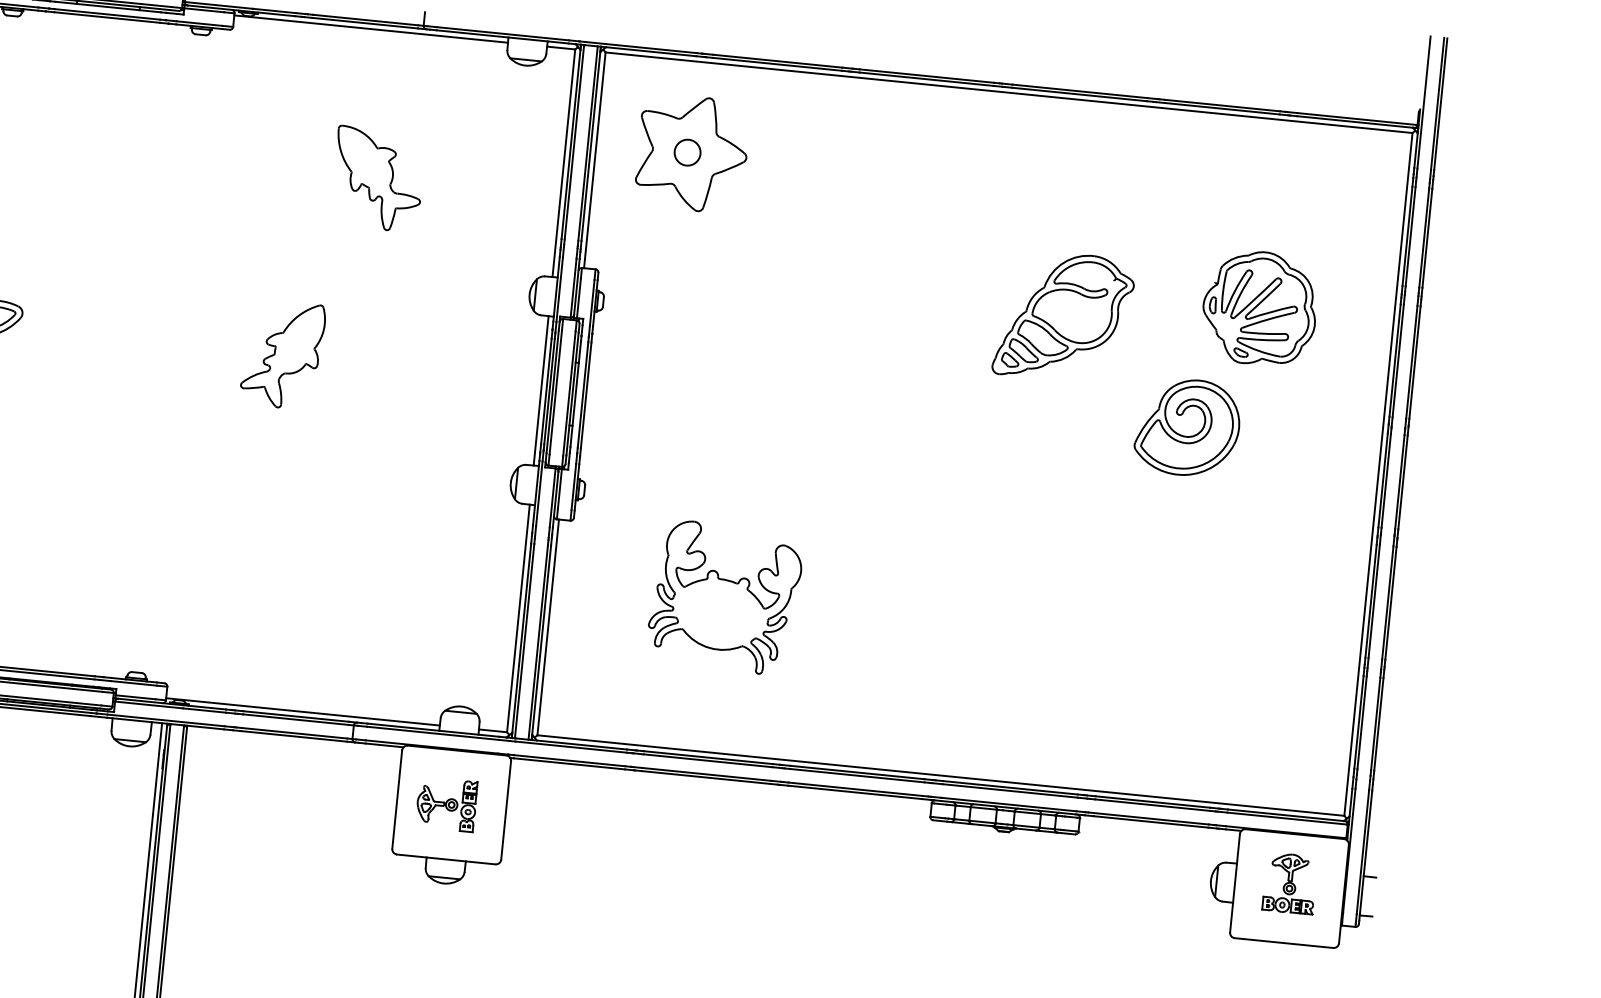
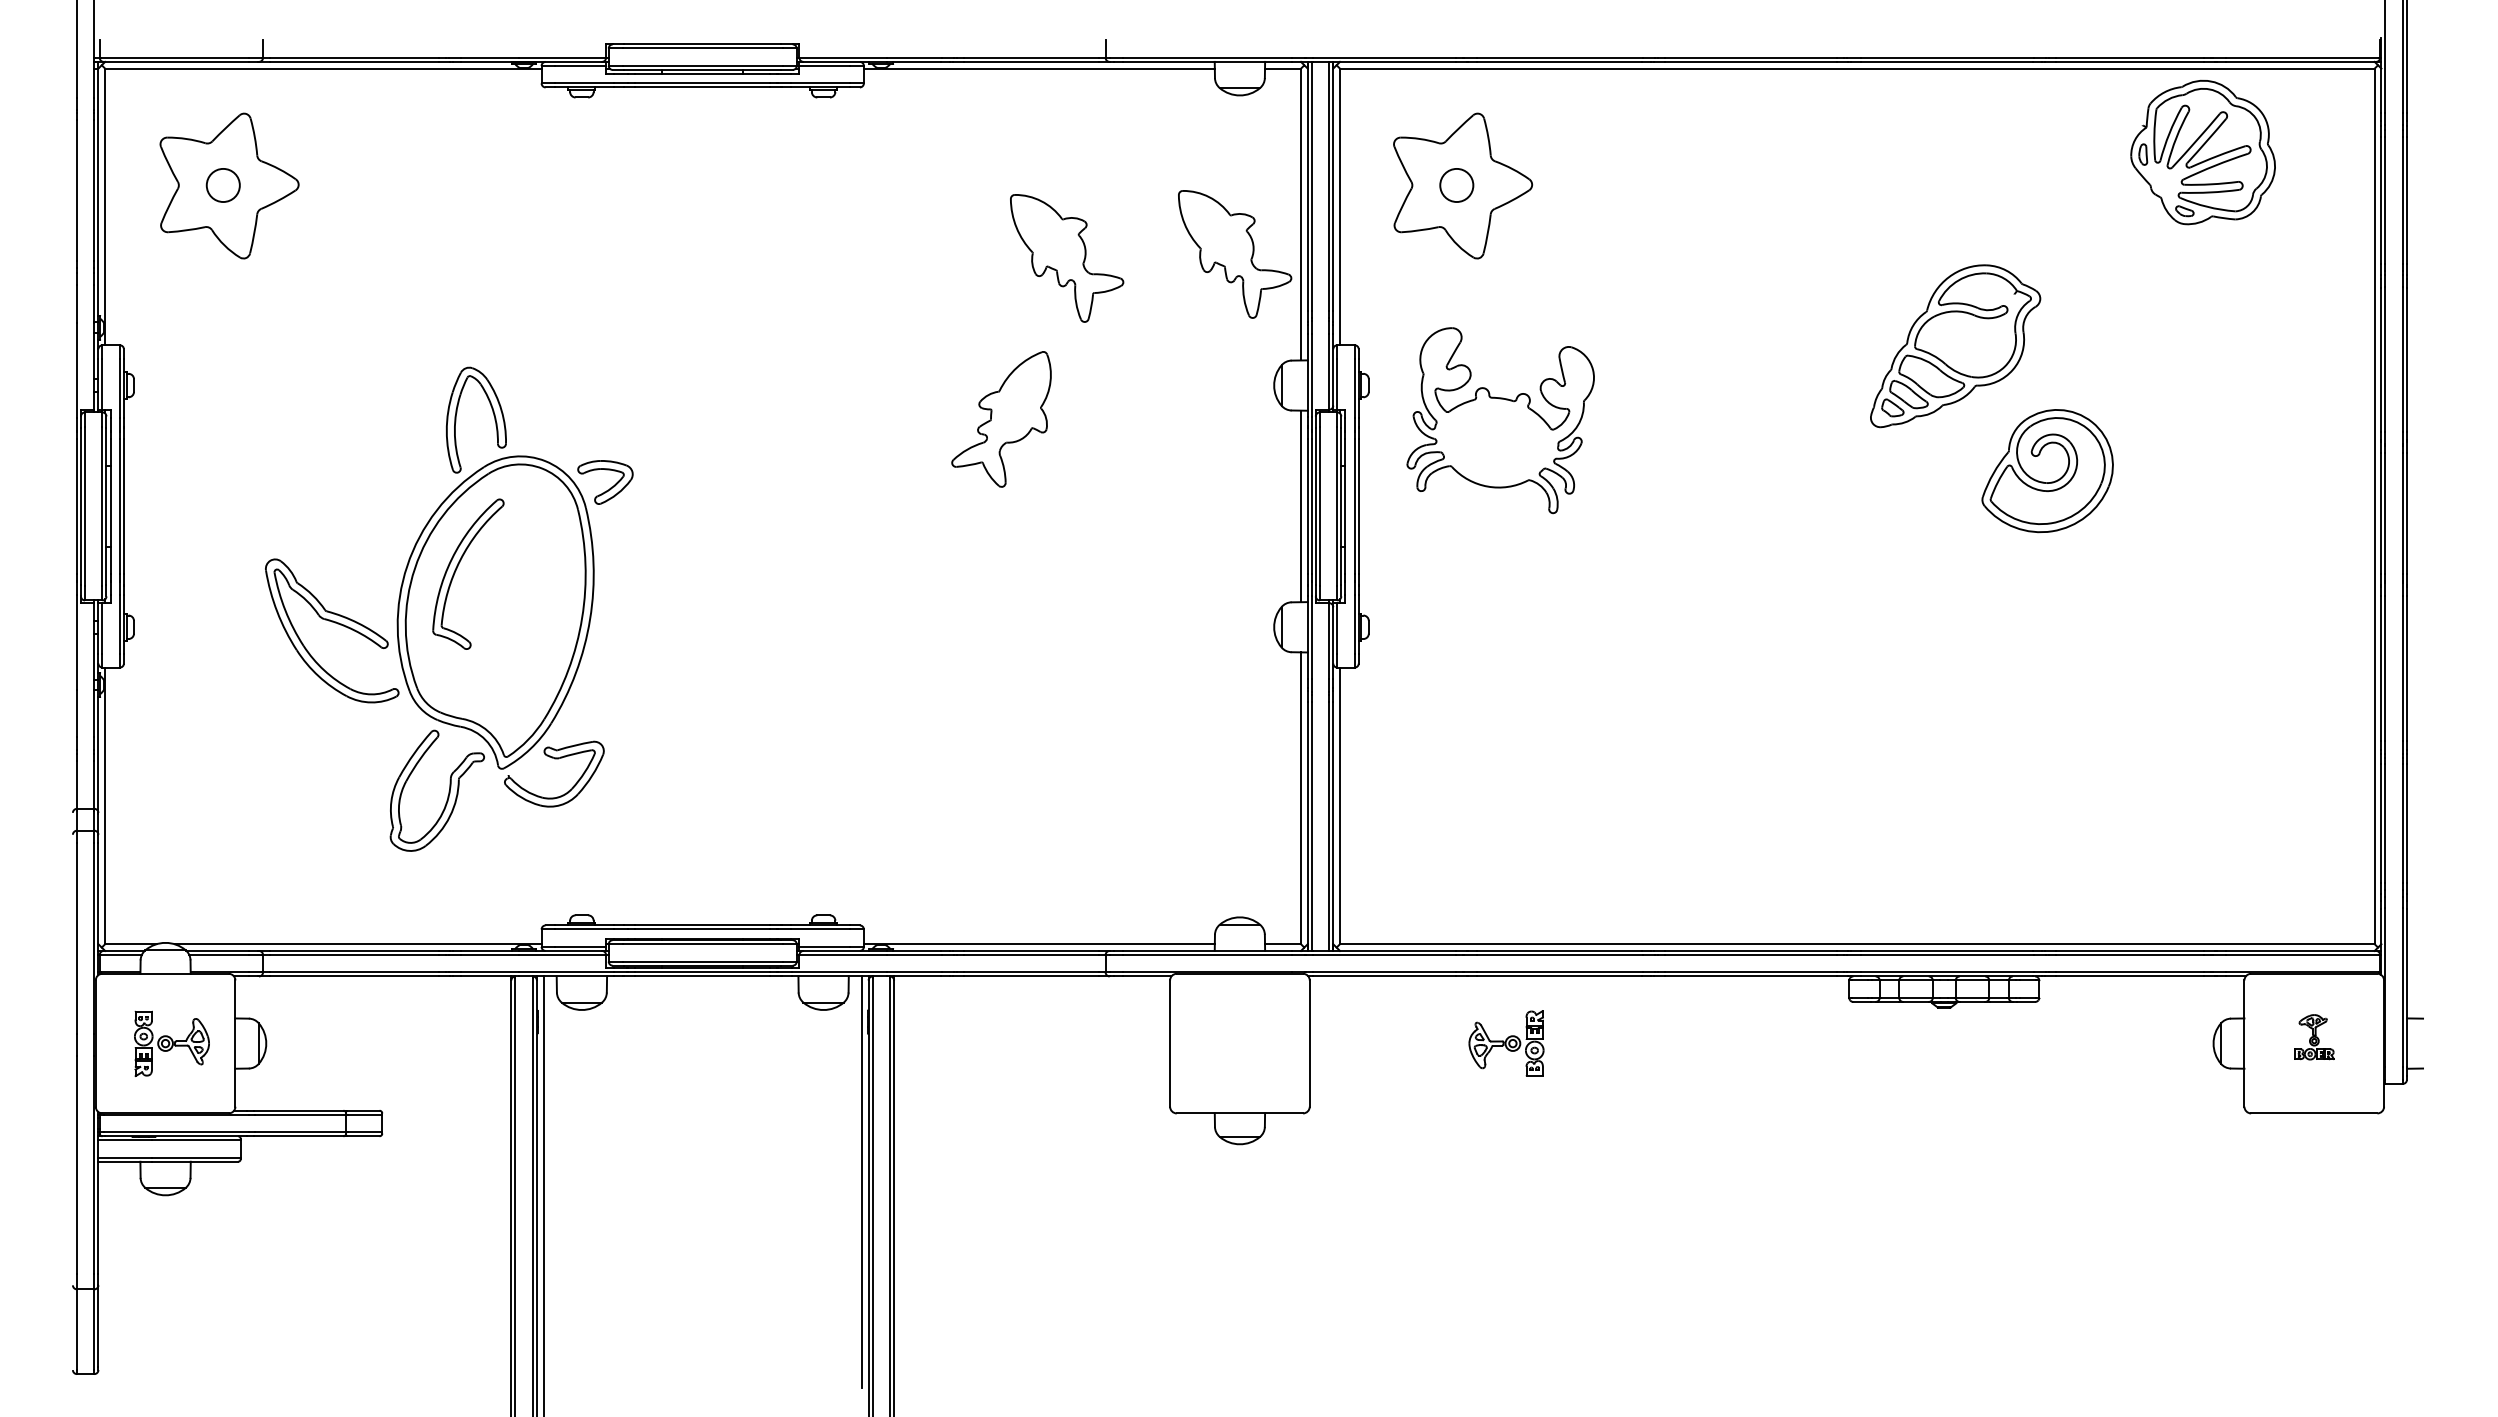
part: (509, 189) -> (1235, 254), added
part: (1259, 308) -> (2202, 152), moved
part: (282, 354) -> (1001, 419), moved
part: (1187, 427) -> (2047, 471), moved
part: (724, 597) -> (1500, 420), moved
part: (446, 804) -> (1506, 1043), moved
part: (1290, 883) -> (2314, 1037), size x0.6

